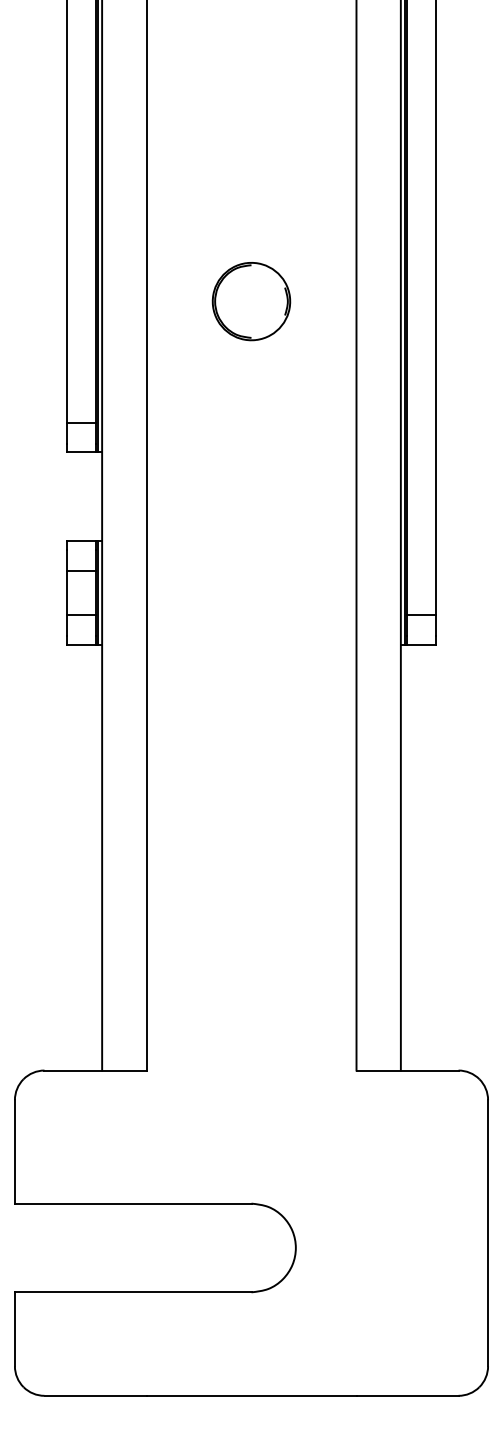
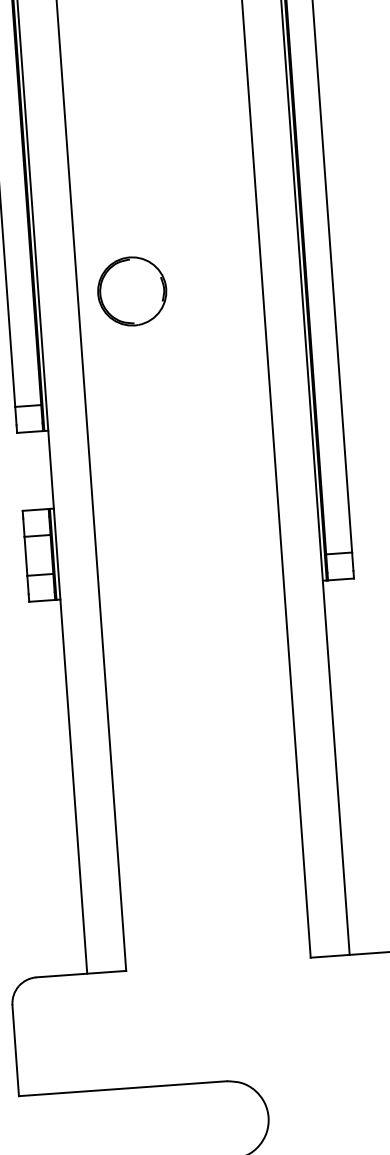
part: (251, 301) -> (132, 291), moved

